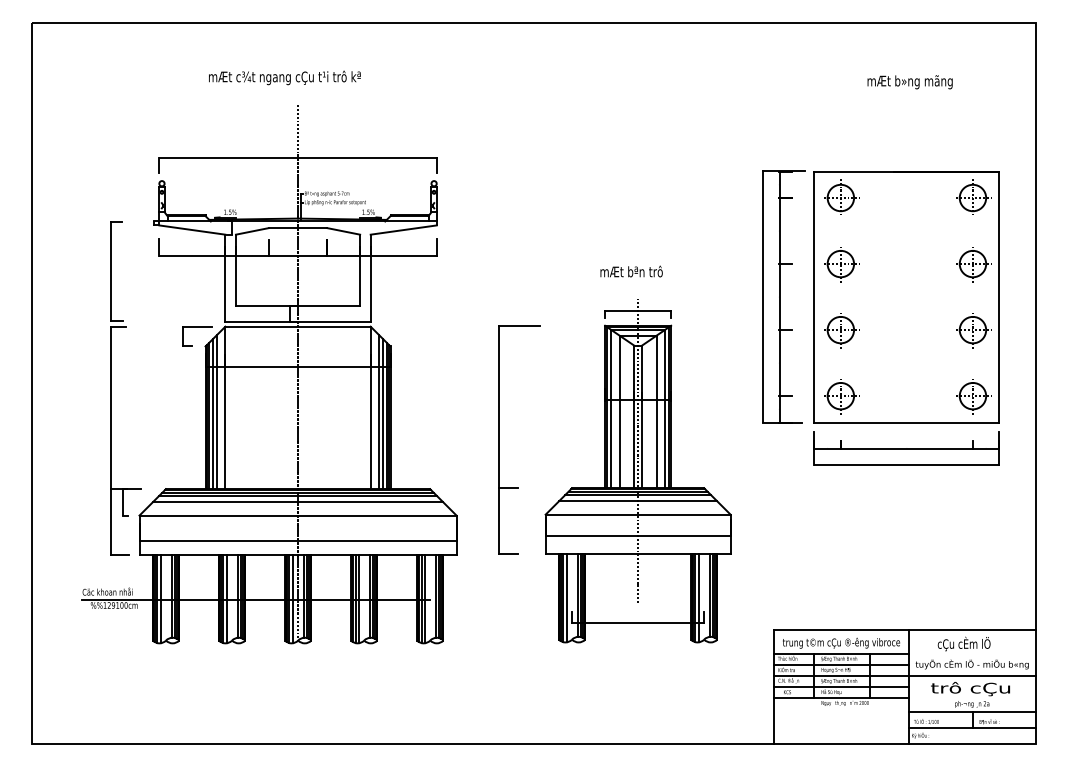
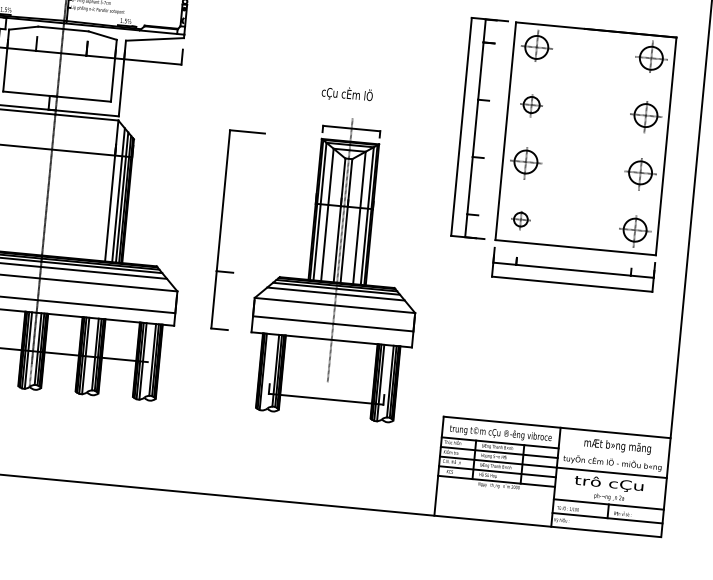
part: (841, 264) -> (531, 105), size x0.7
text: (631, 271) -> (349, 94), mÆt bªn trô -> cÇu cÈm lÖ
part: (841, 396) -> (521, 219), size x0.6
line: (566, 598) -> (265, 372), removed
text: (975, 643) -> (617, 444), cÇu cÈm lÖ -> mÆt b»ng mãng

